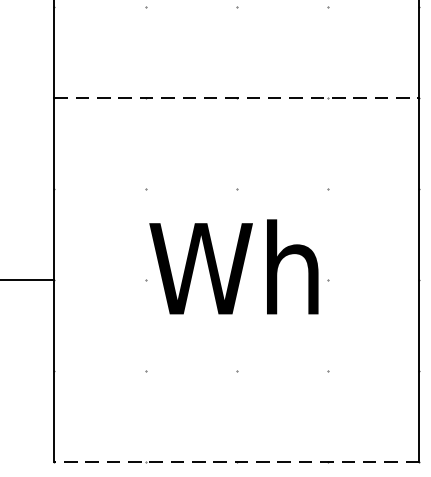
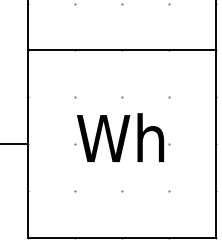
line: (235, 97) -> (121, 50), dashed -> solid
line: (235, 462) -> (121, 238), dashed -> solid

